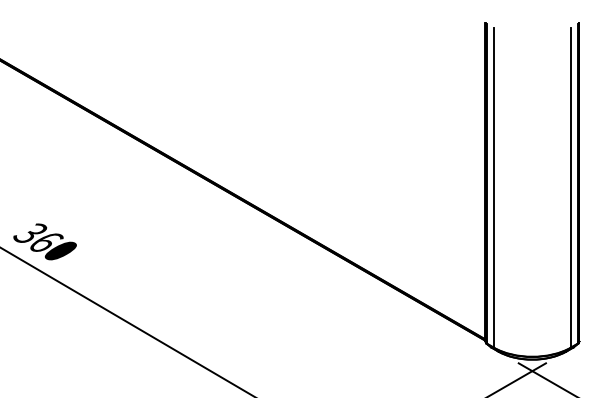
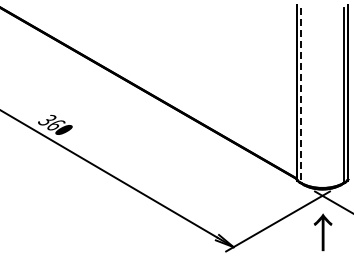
line: (494, 188) -> (301, 95), solid -> dashed

